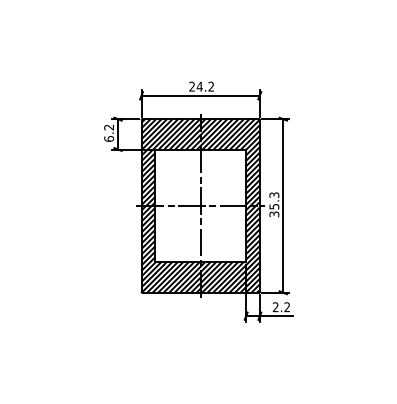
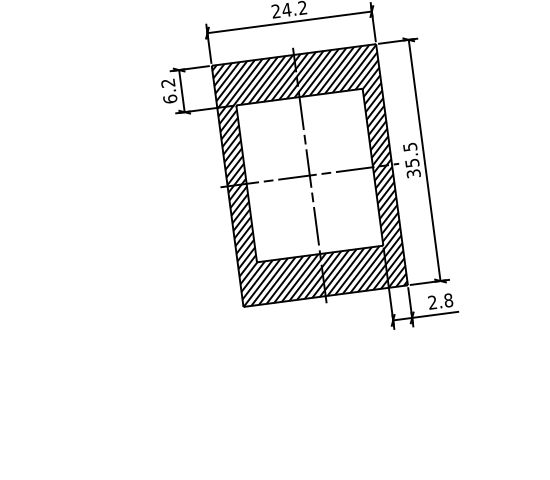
text: (273, 194) -> (408, 146), 35.3 -> 35.5
text: (287, 307) -> (449, 300), 2.2 -> 2.8

